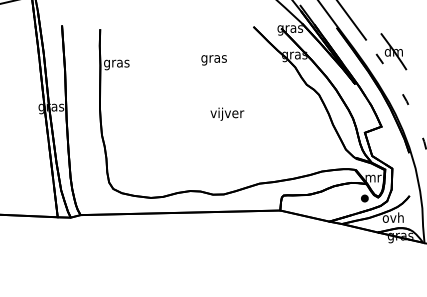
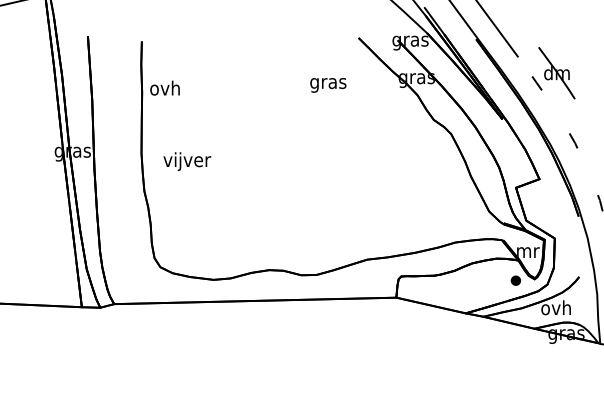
text: (213, 60) -> (327, 85), moved
text: (116, 63) -> (164, 89), gras -> ovh
text: (227, 113) -> (187, 160), moved

